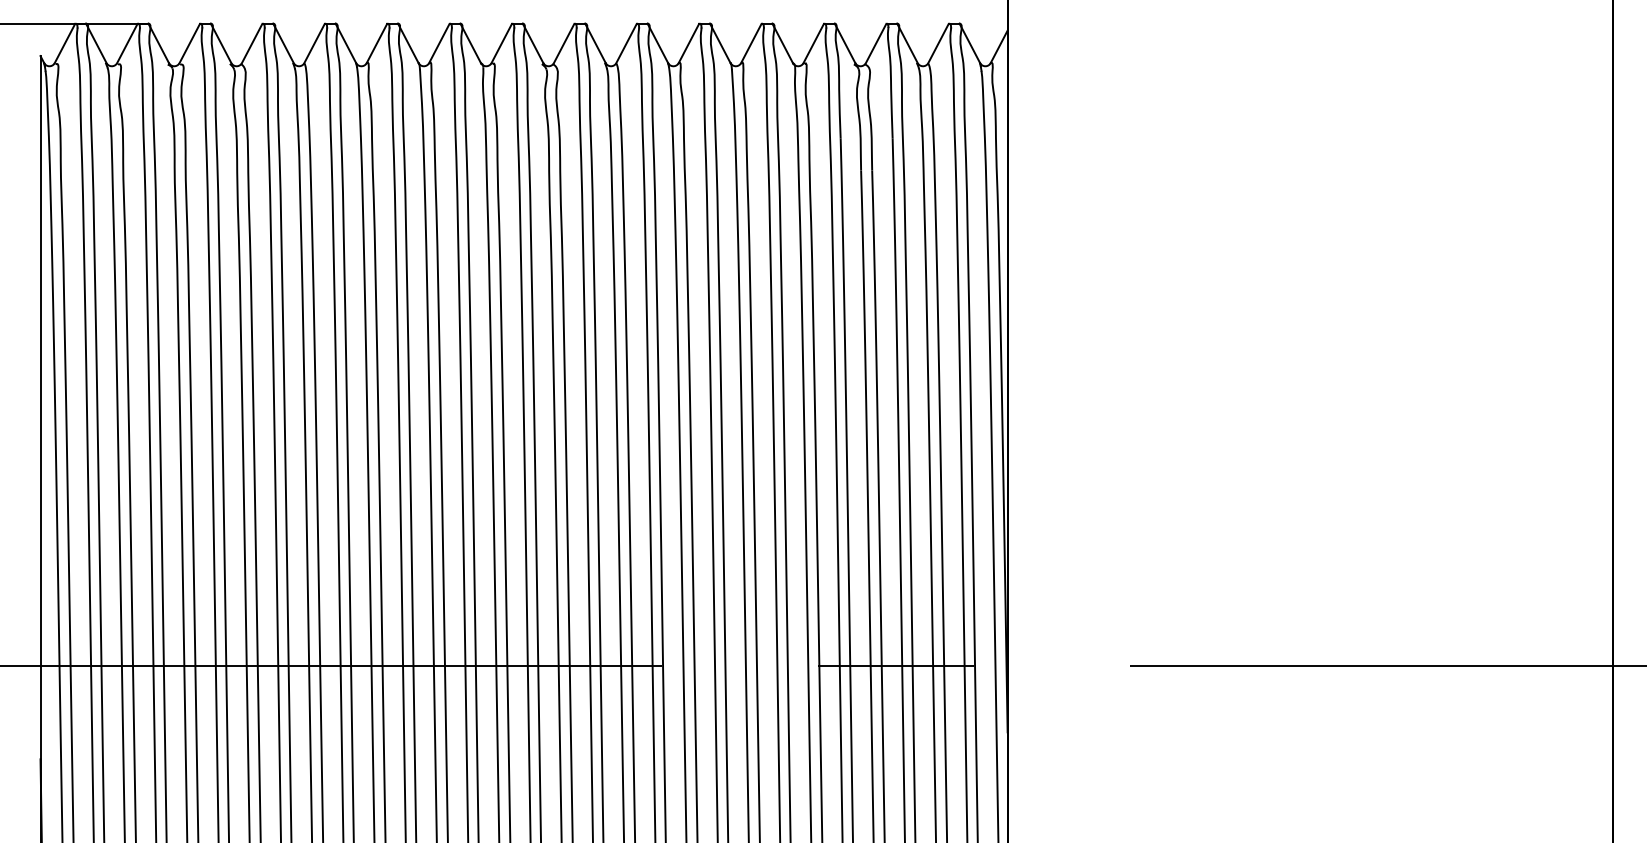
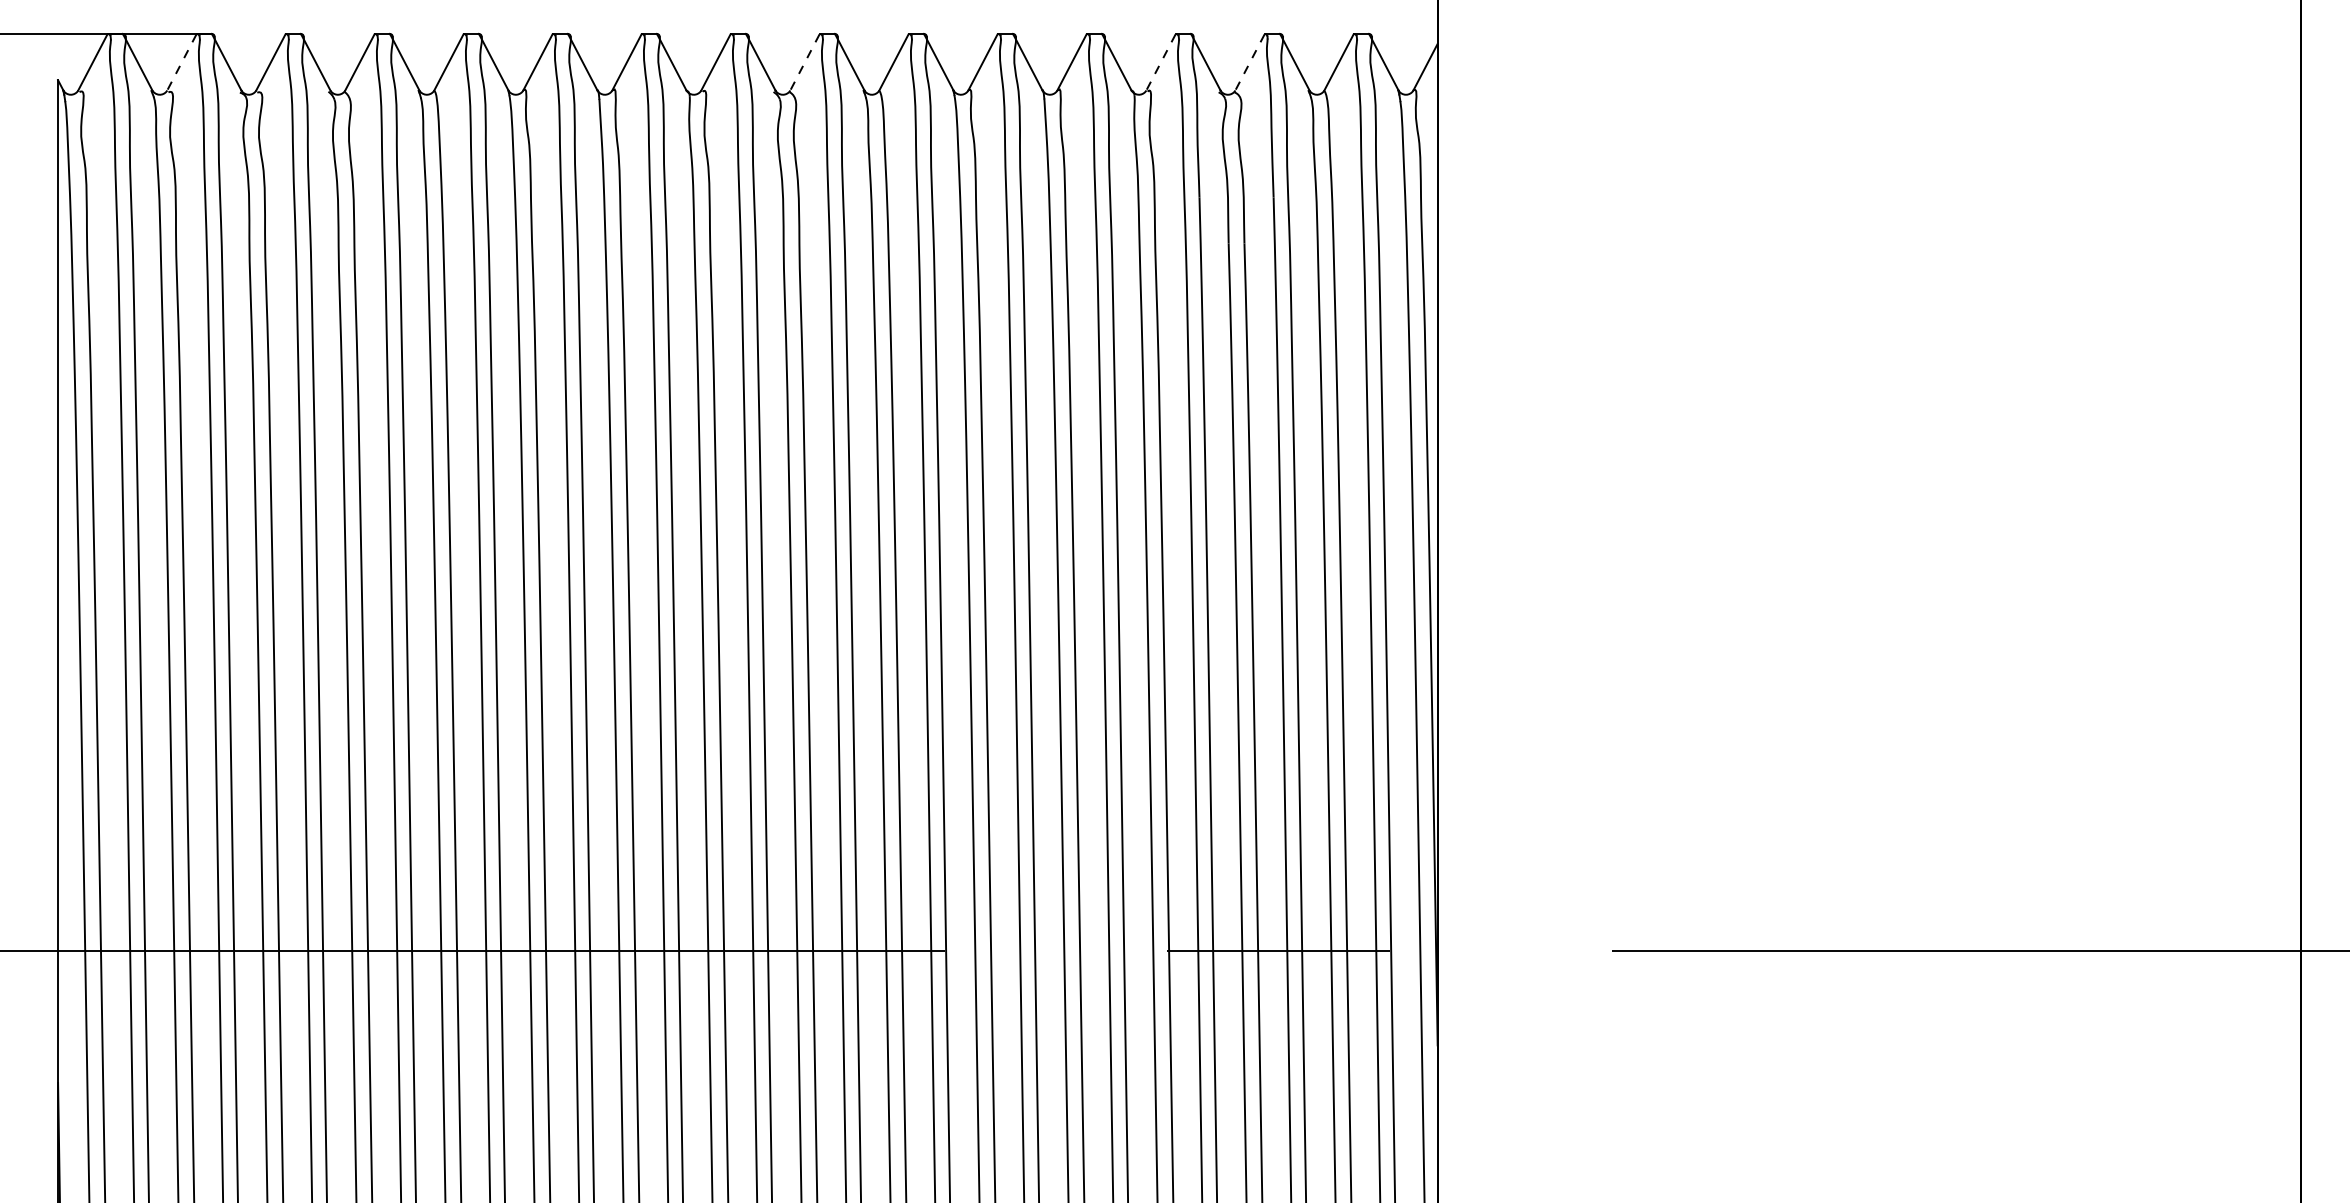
line: (127, 43) -> (181, 62), solid -> dashed
line: (563, 43) -> (804, 62), solid -> dashed
line: (814, 43) -> (1161, 62), solid -> dashed
line: (876, 43) -> (1250, 62), solid -> dashed

